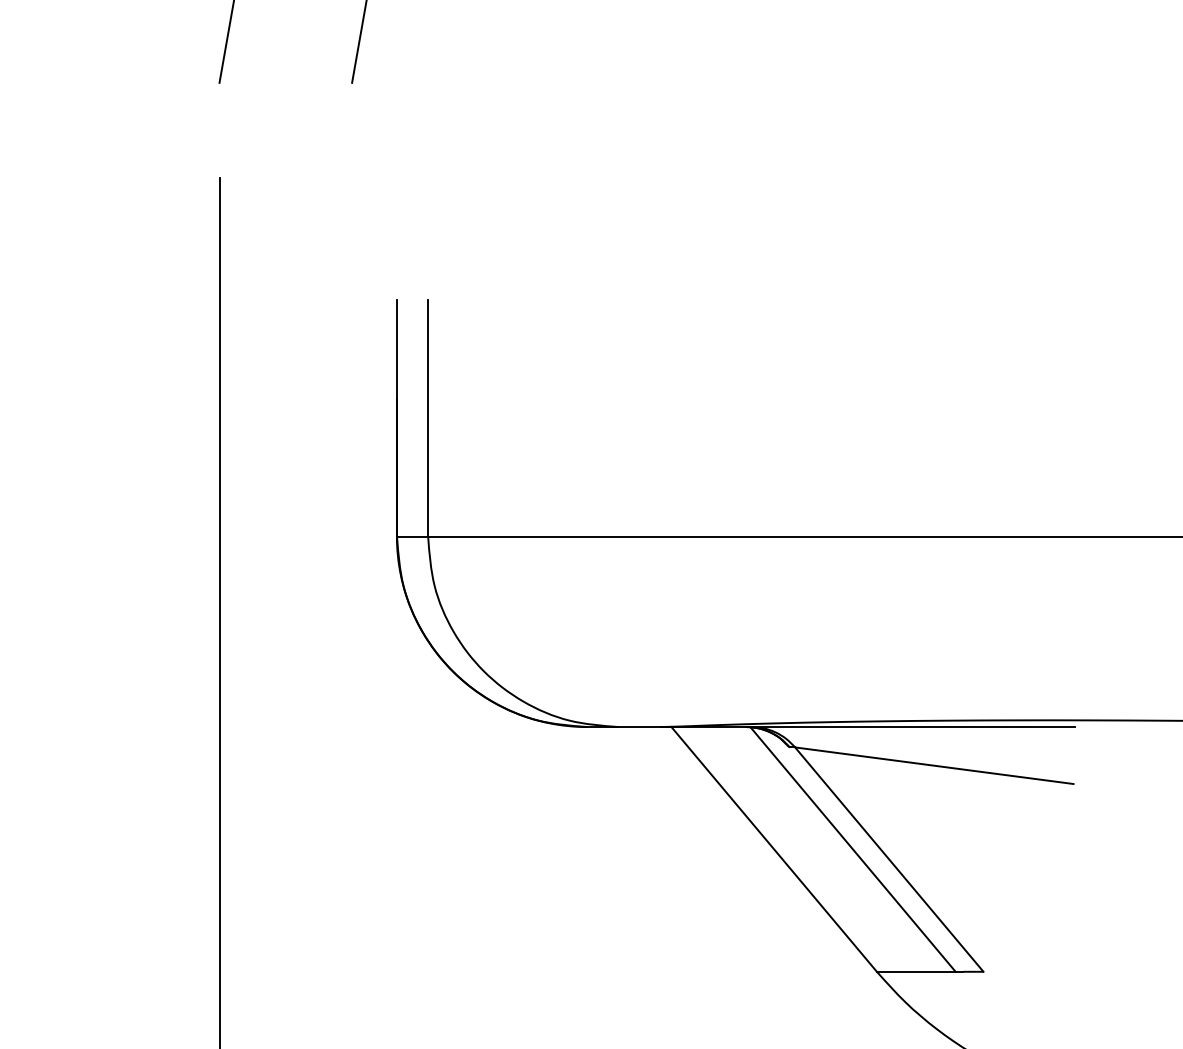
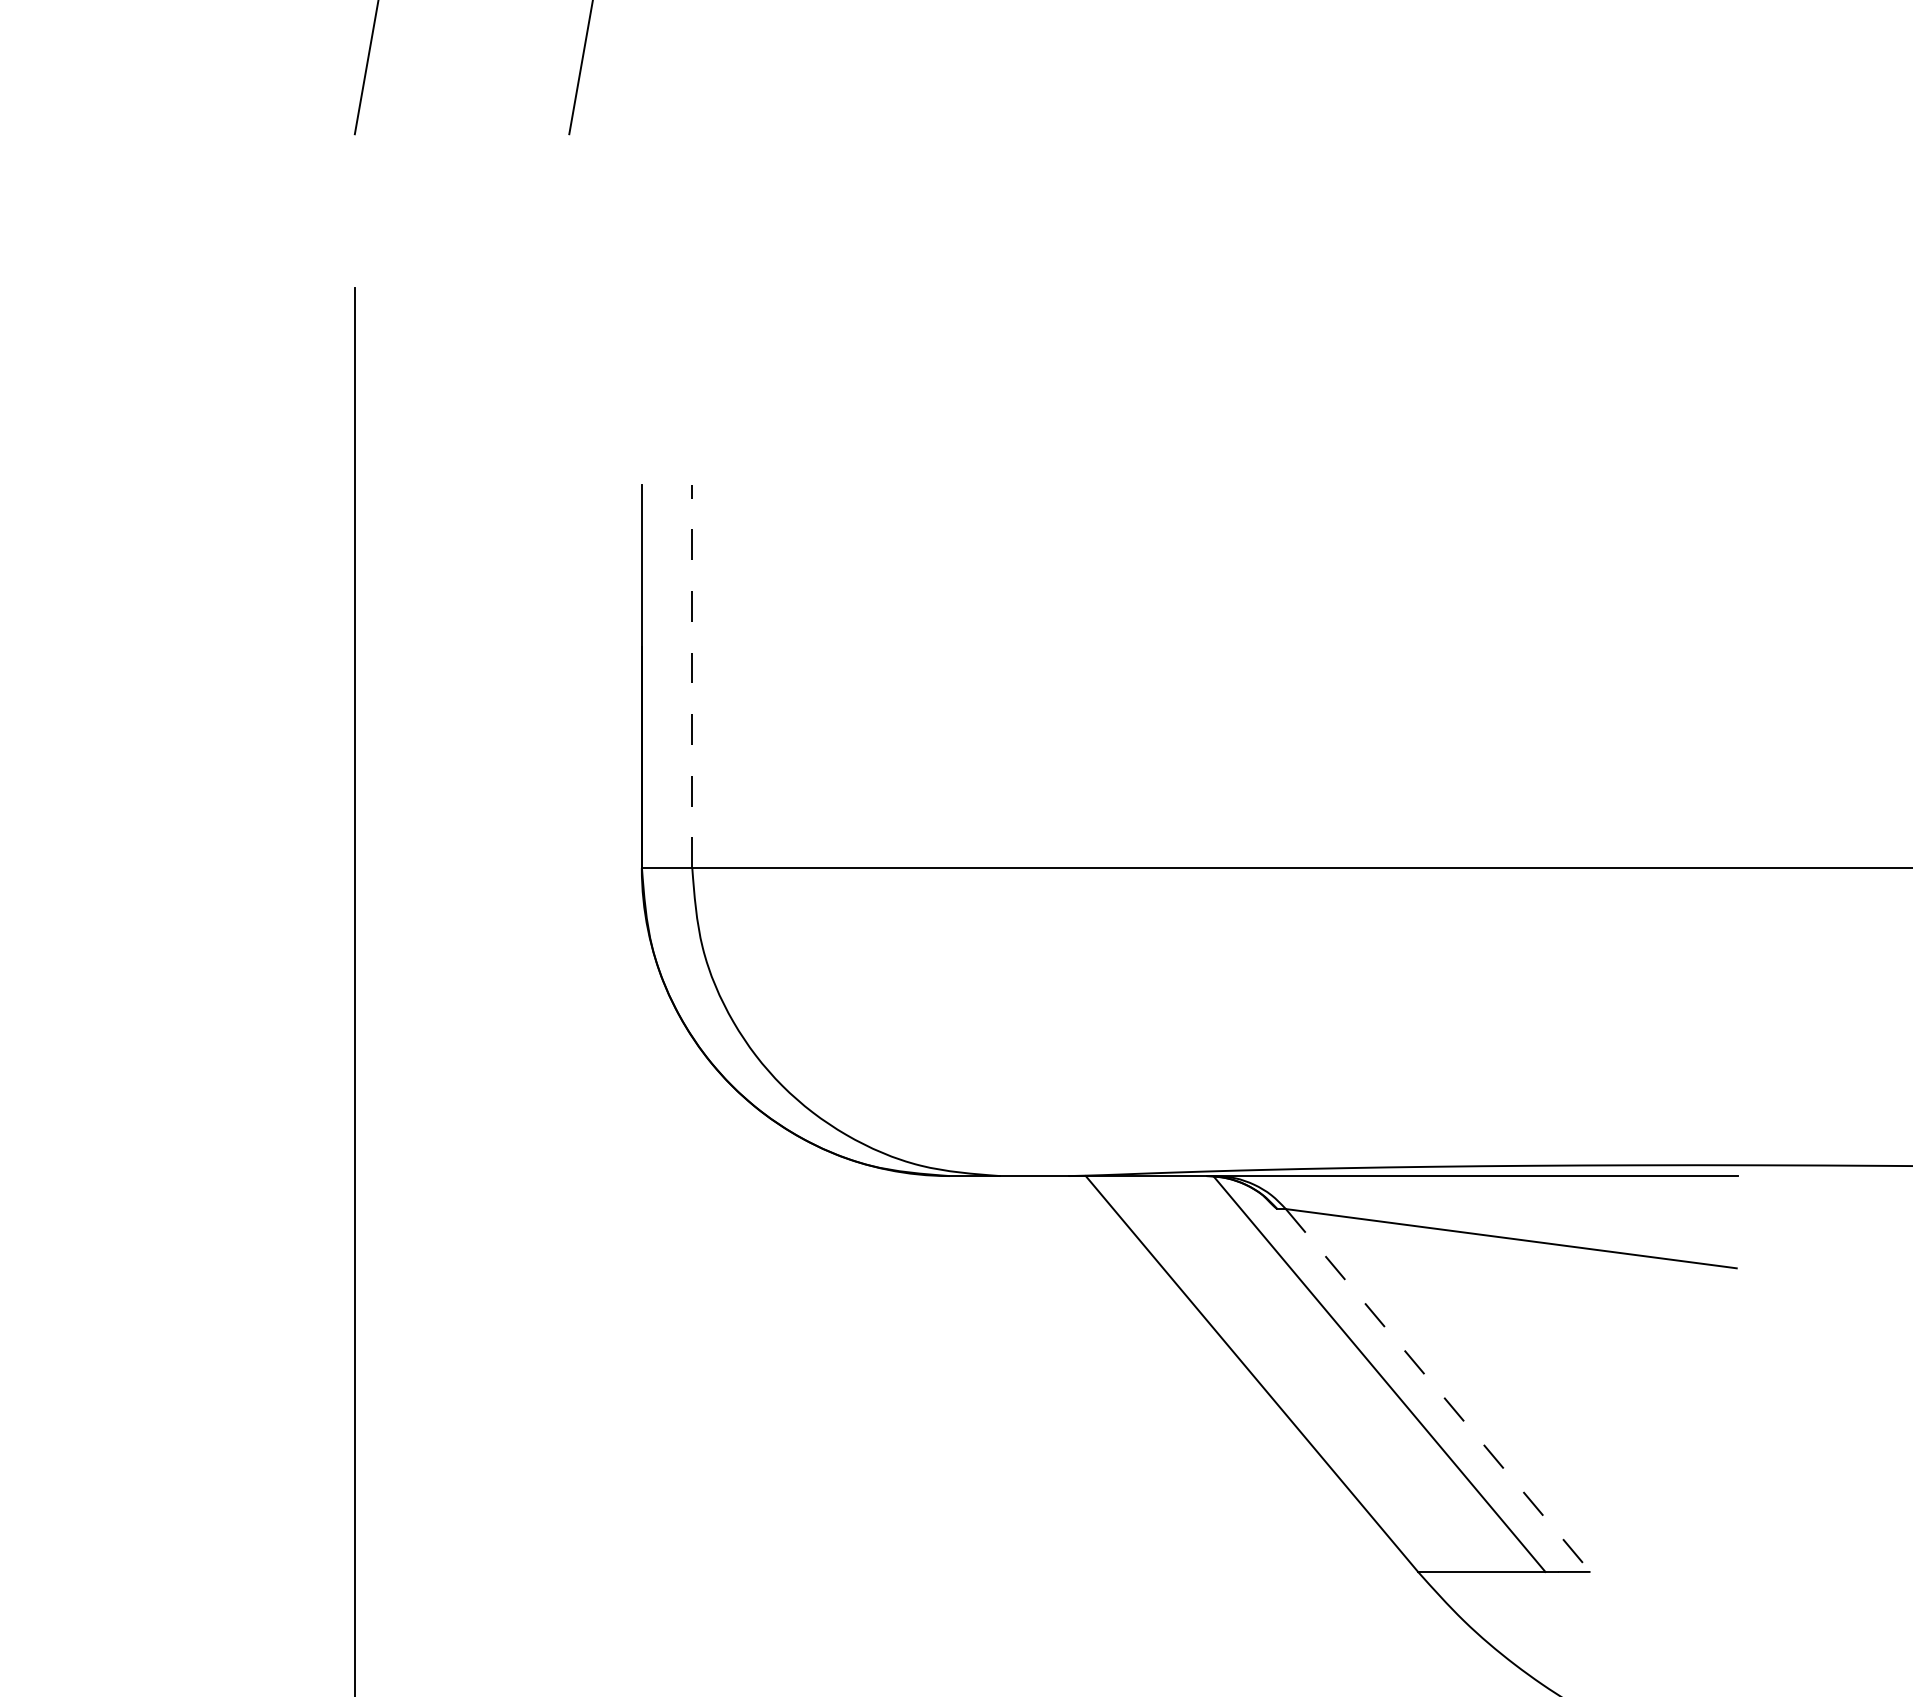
line: (428, 417) -> (692, 675), solid -> dashed
line: (889, 860) -> (1438, 1391), solid -> dashed

